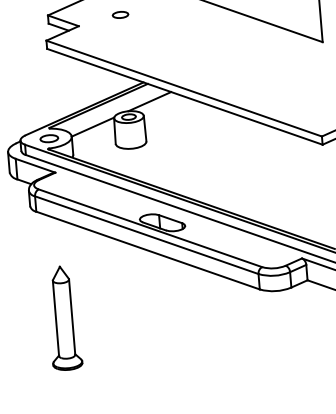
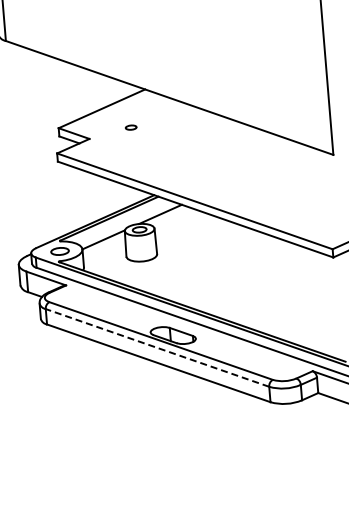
part: (119, 14) -> (130, 127), size x0.7
line: (146, 234) -> (157, 347), solid -> dashed
part: (66, 317) -> (77, 430), removed

